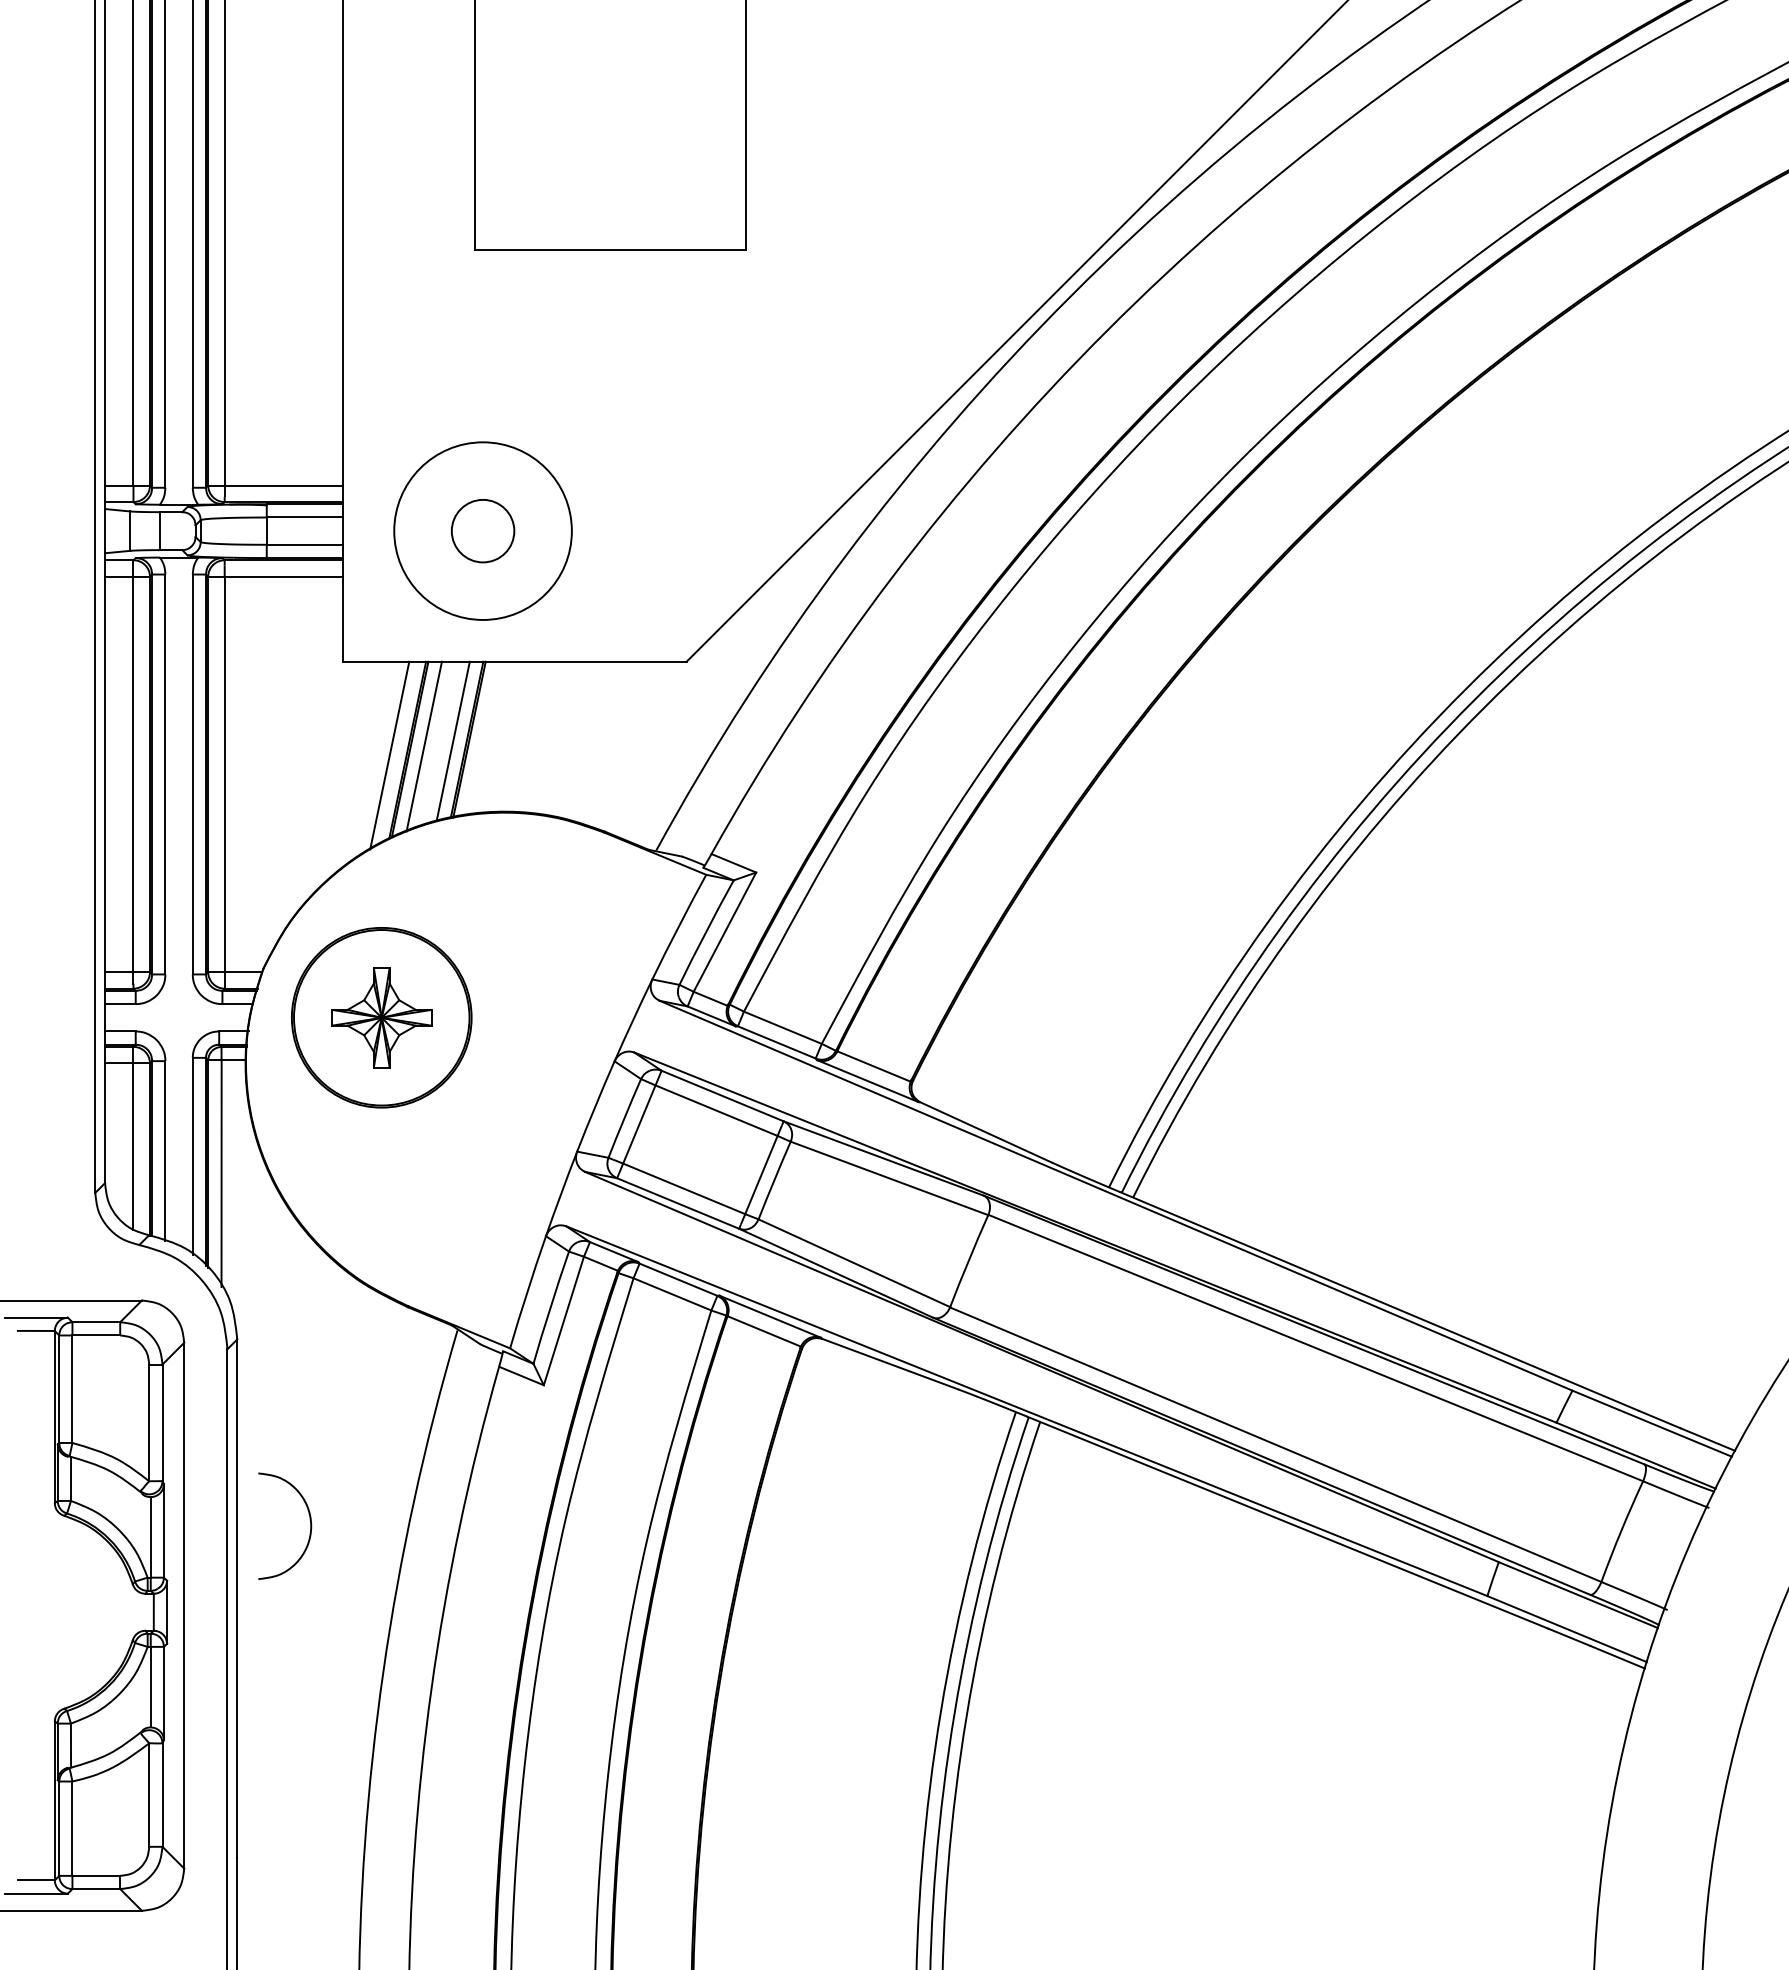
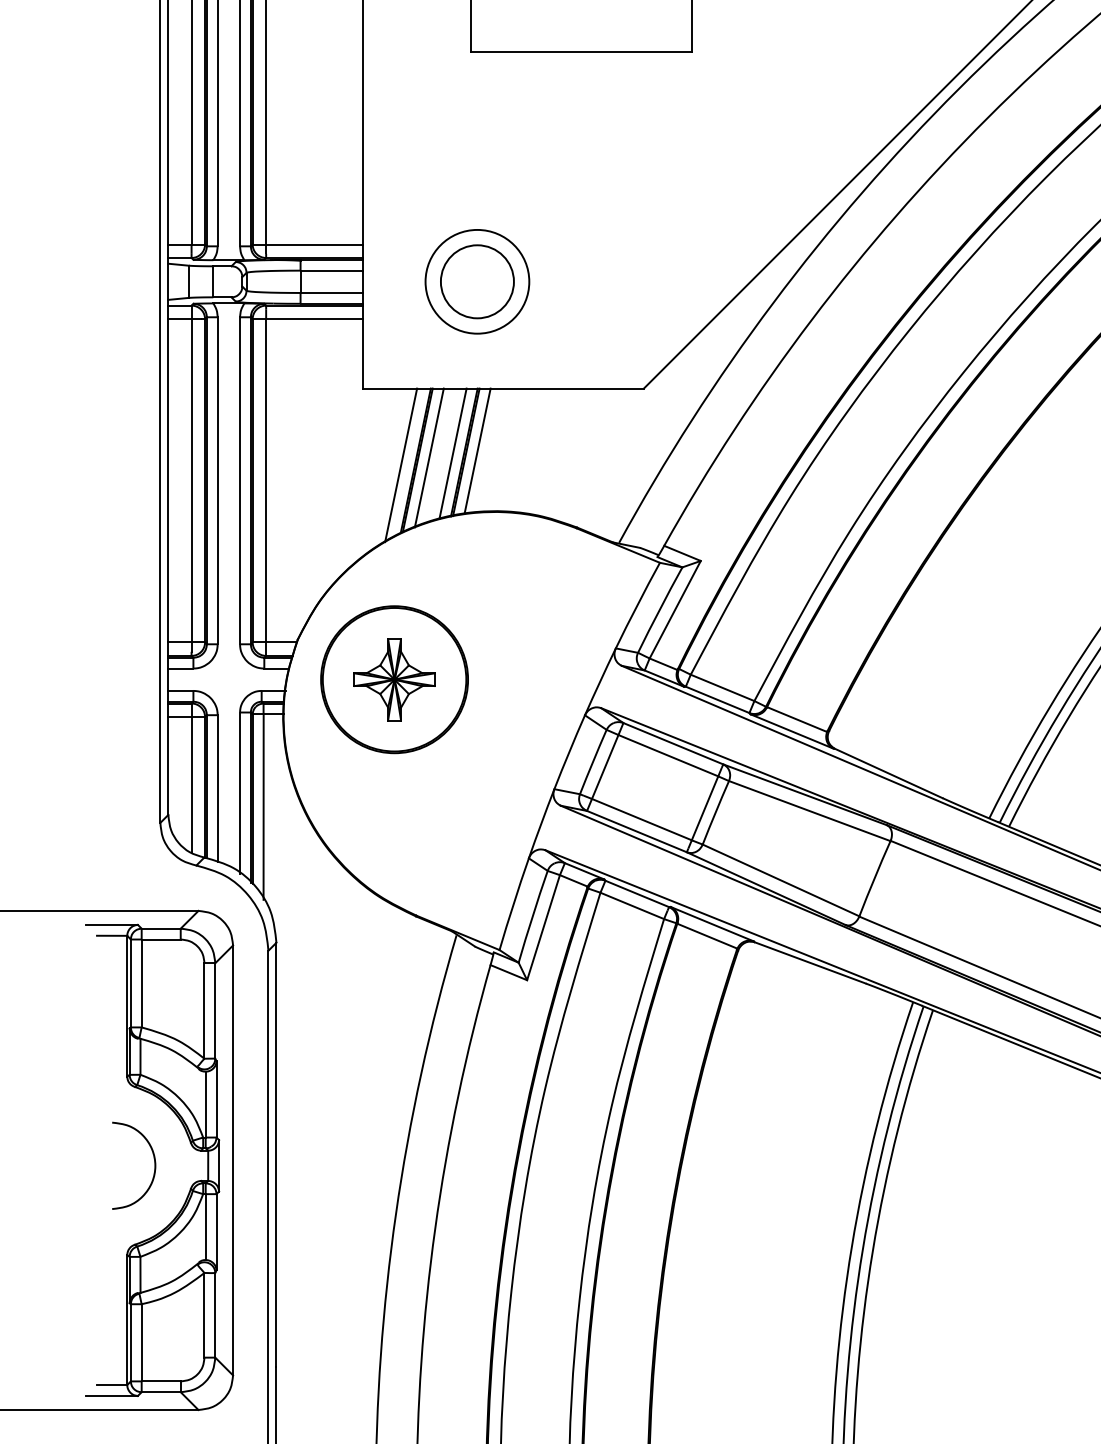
circle: (482, 530) -> (476, 281), size x0.71
circle: (482, 530) -> (476, 281), size x1.43
line: (483, 737) -> (477, 450), added
curve: (309, 1519) -> (153, 1160), moved

